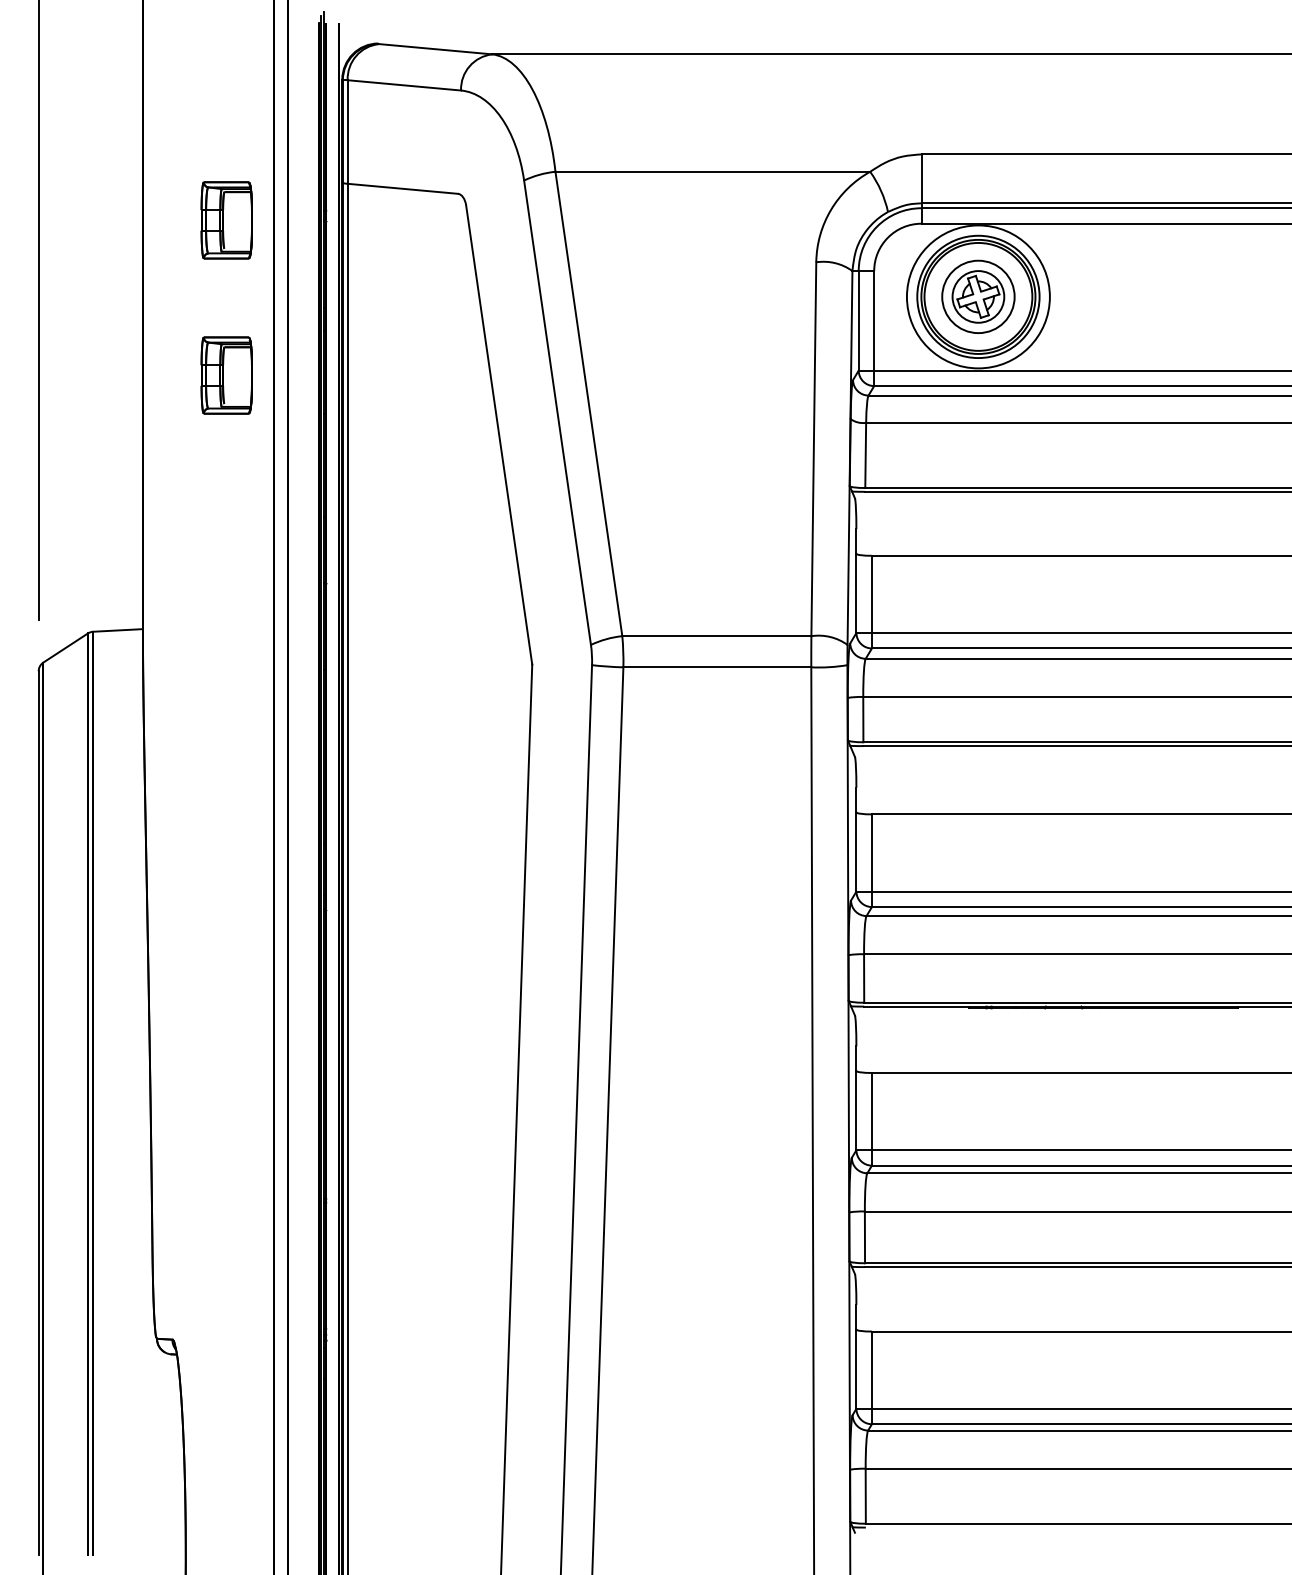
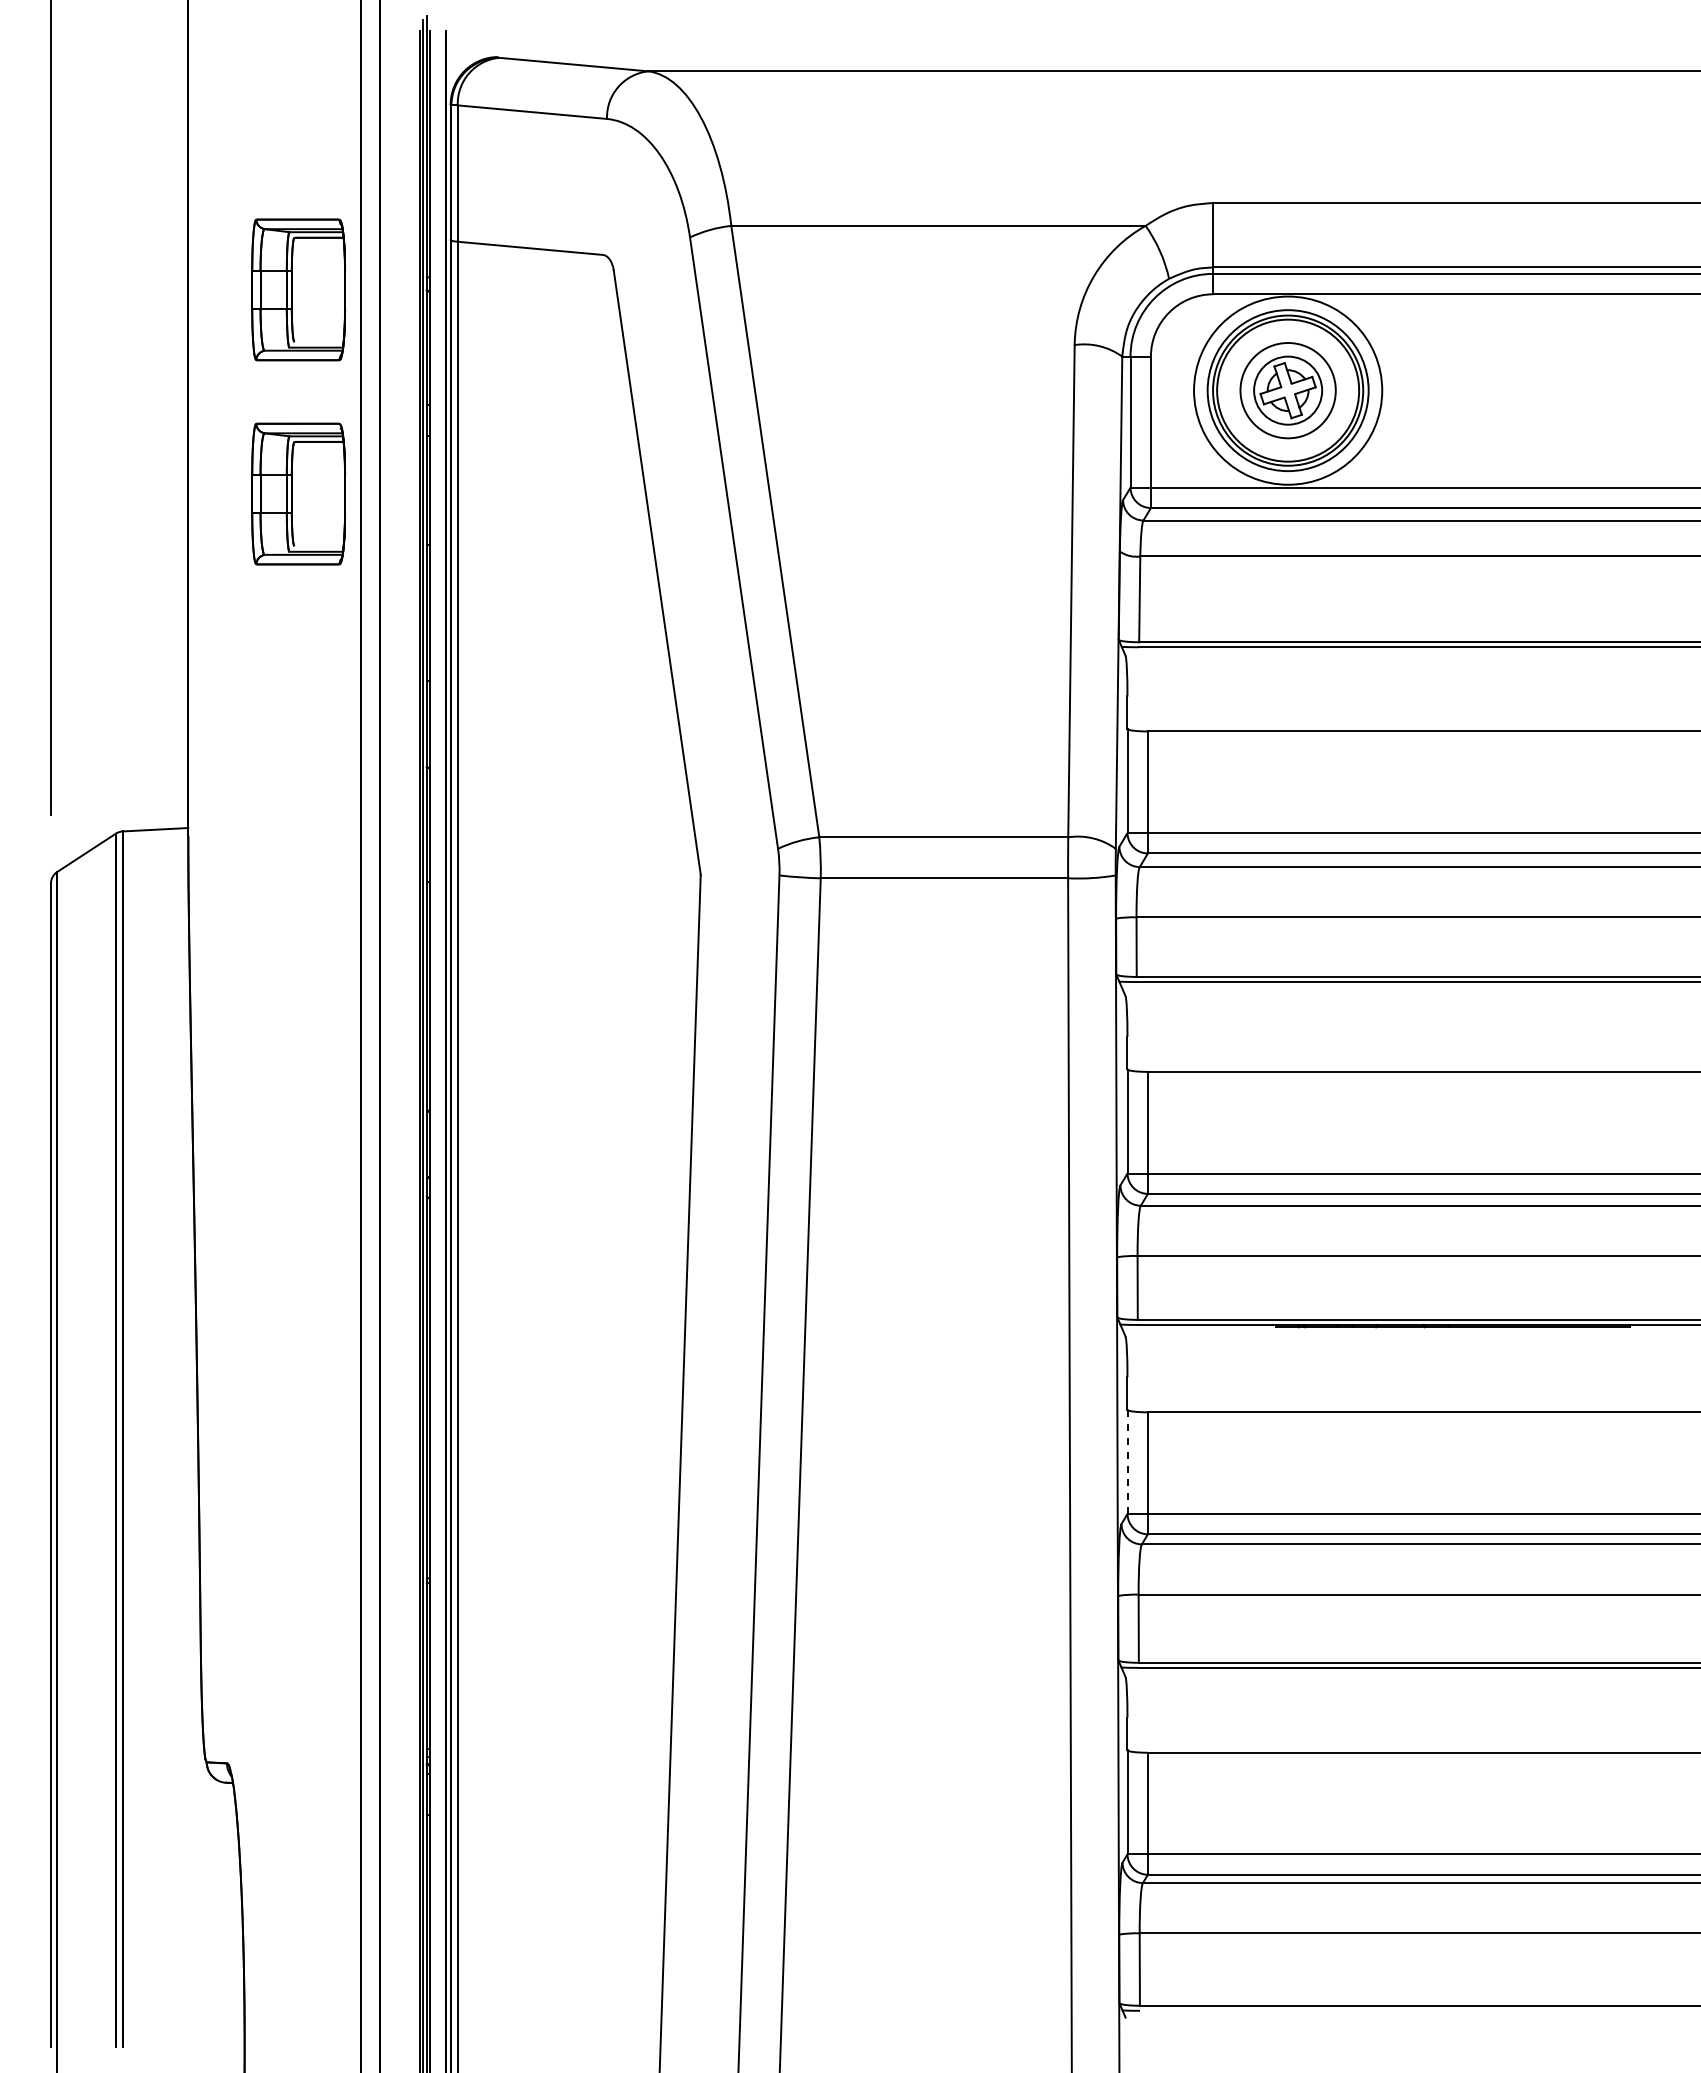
part: (226, 220) -> (298, 289), size x1.4
part: (226, 375) -> (298, 494), size x1.4
line: (856, 1110) -> (1127, 1461), solid -> dashed

